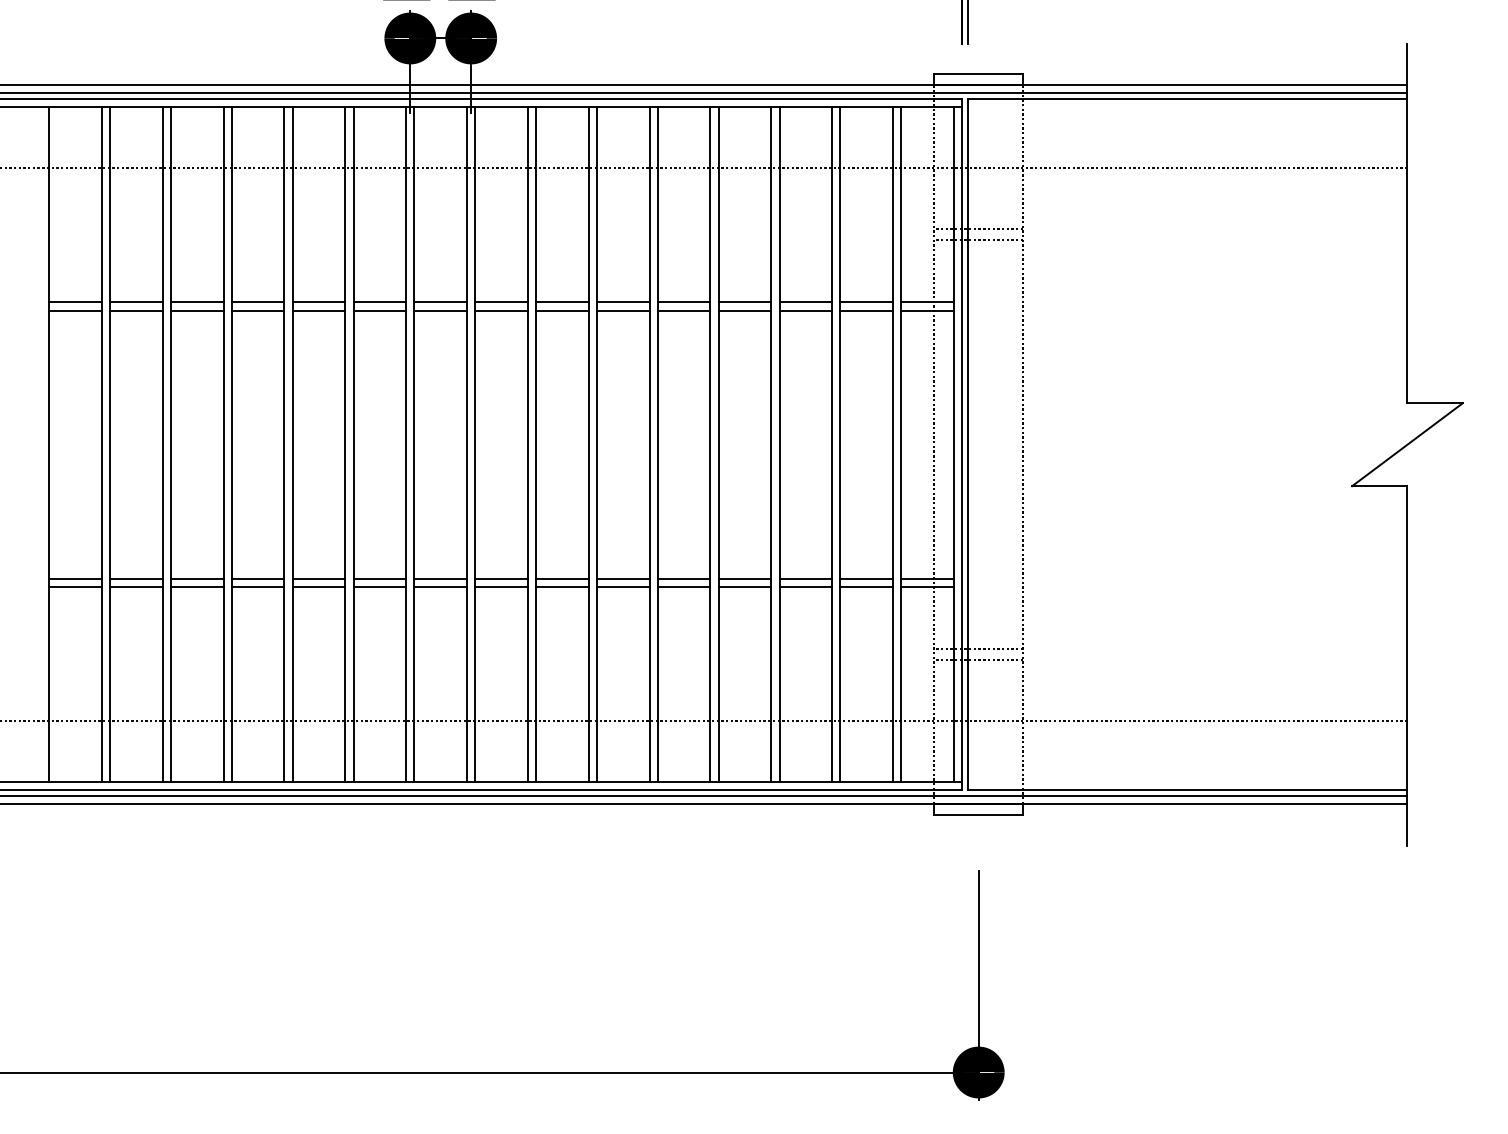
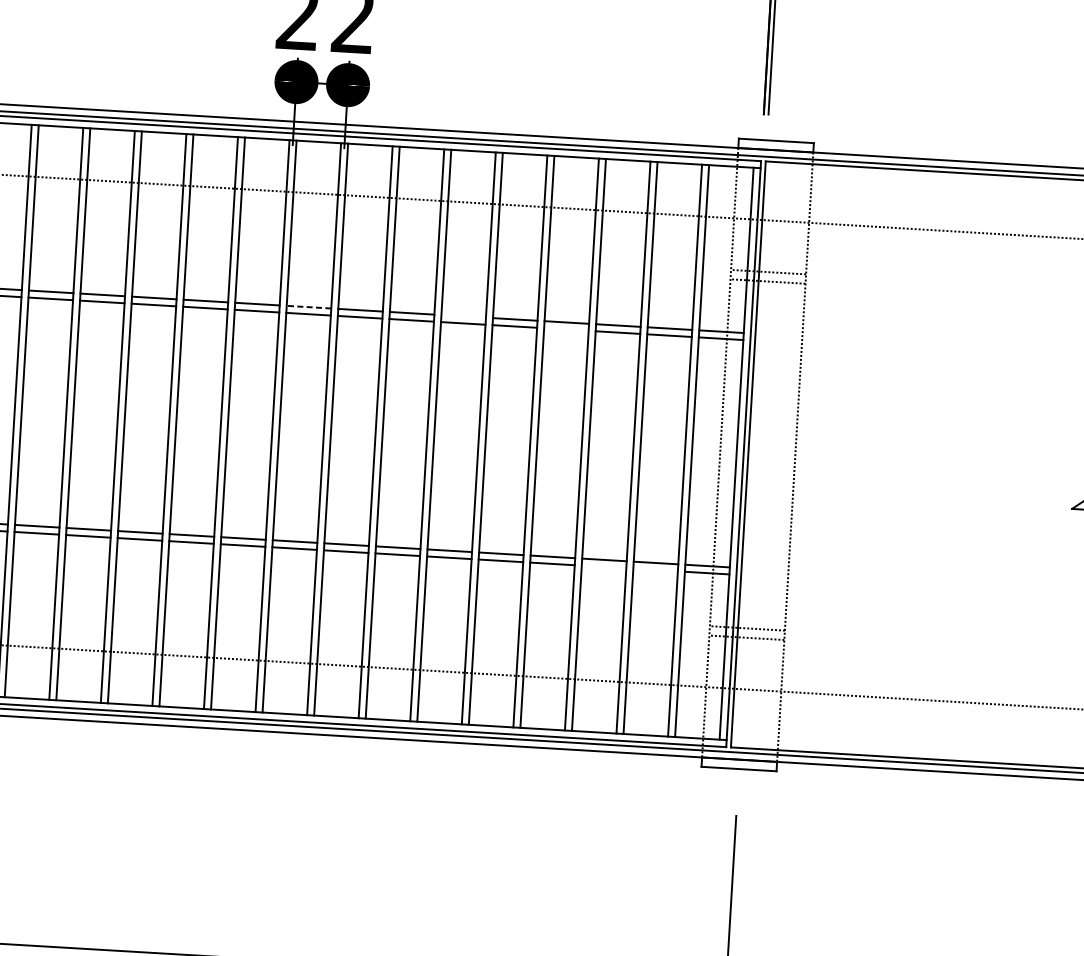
line: (440, 302) -> (308, 307), solid -> dashed
line: (623, 302) -> (463, 316), removed
line: (744, 310) -> (565, 329), removed
line: (805, 587) -> (603, 567), removed
line: (866, 587) -> (655, 570), removed

